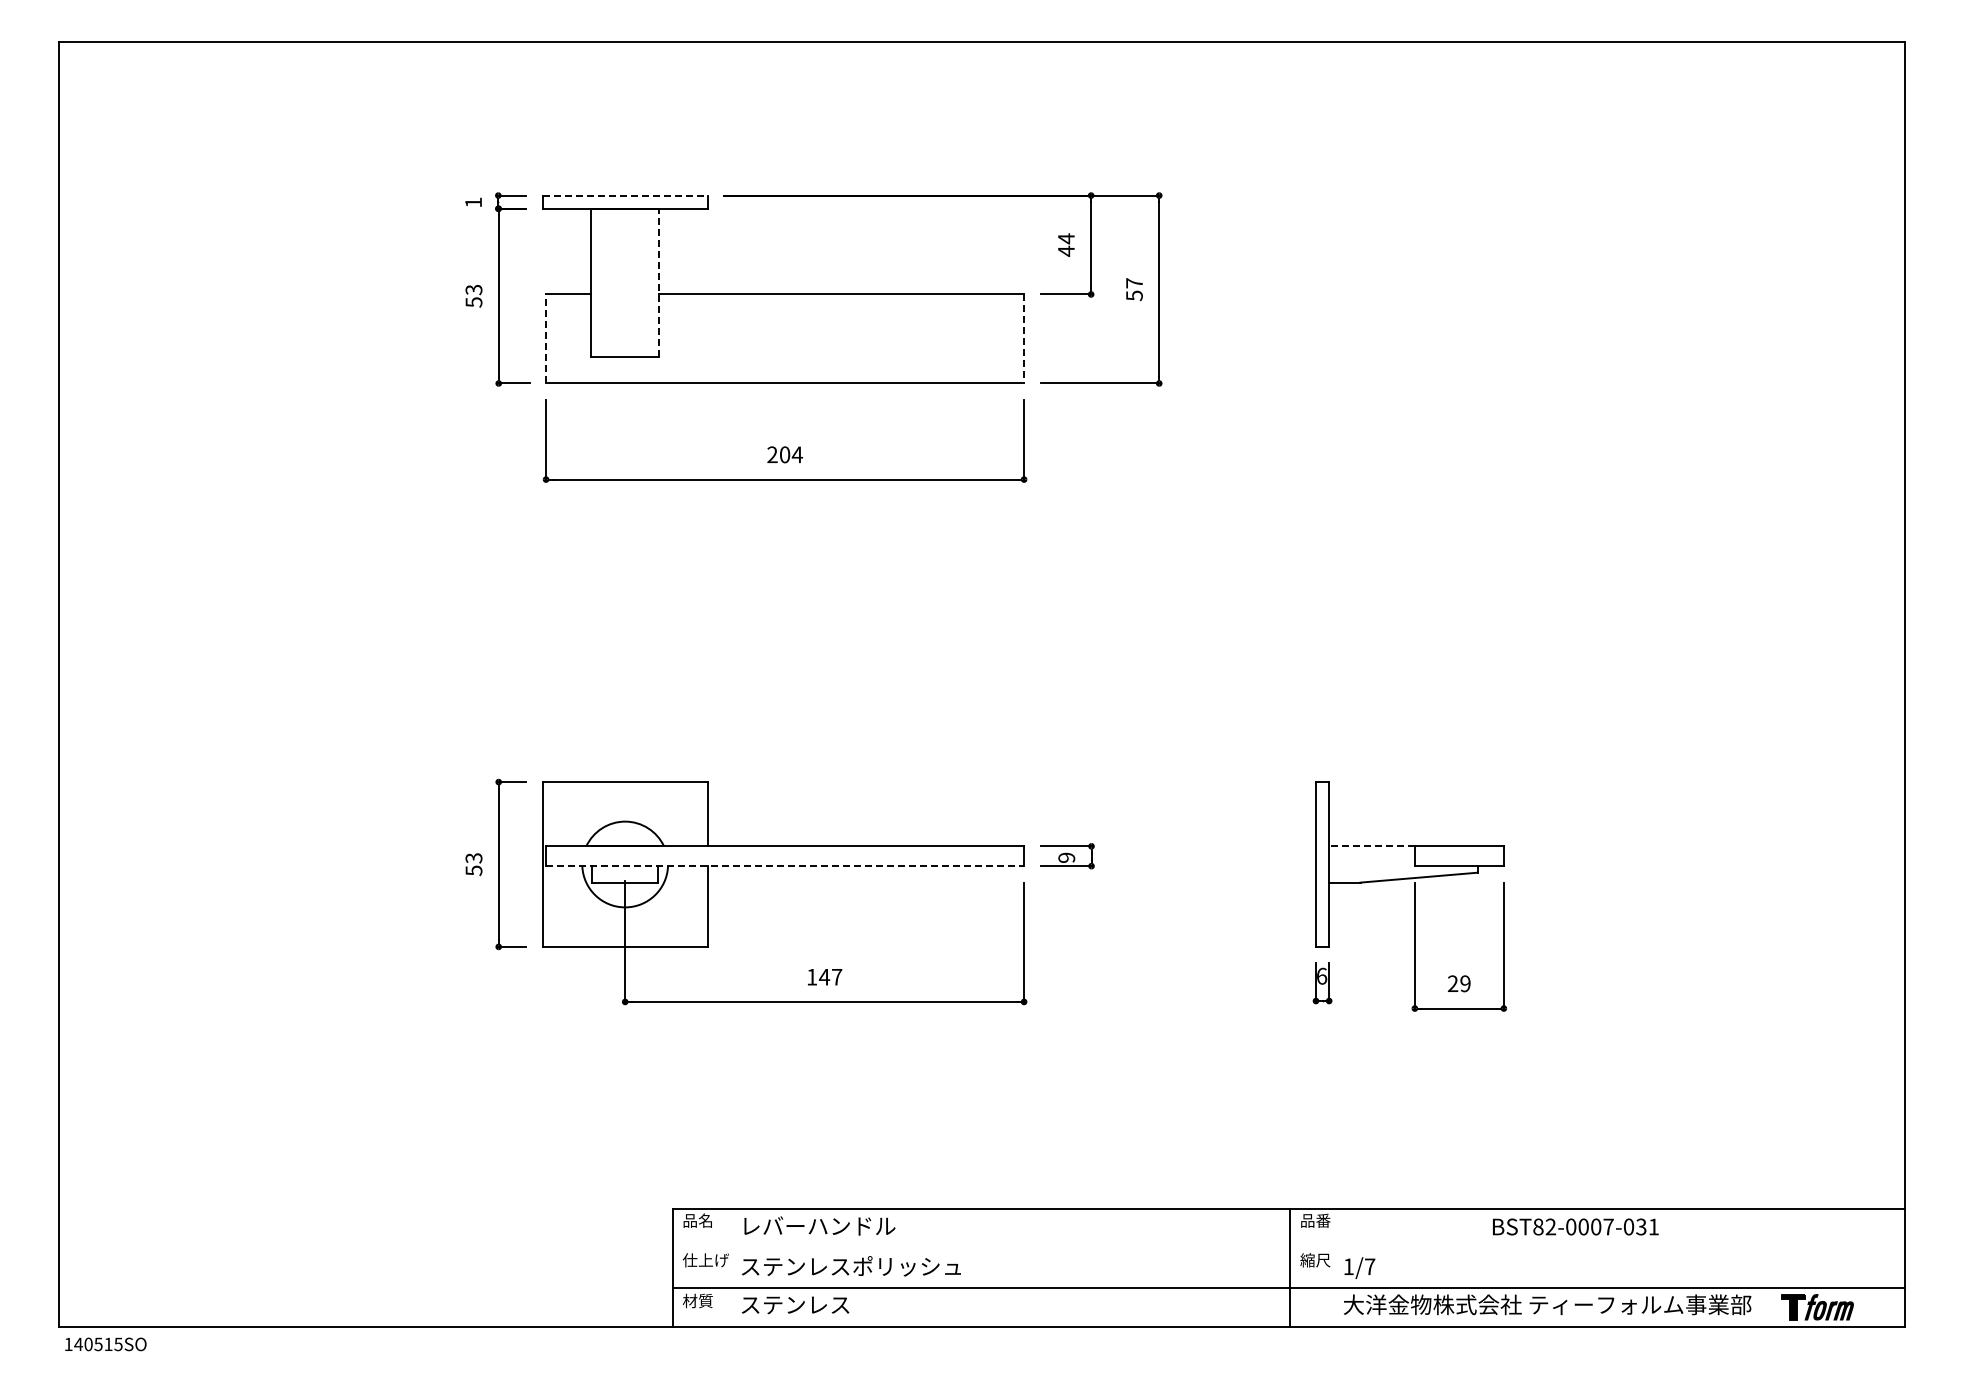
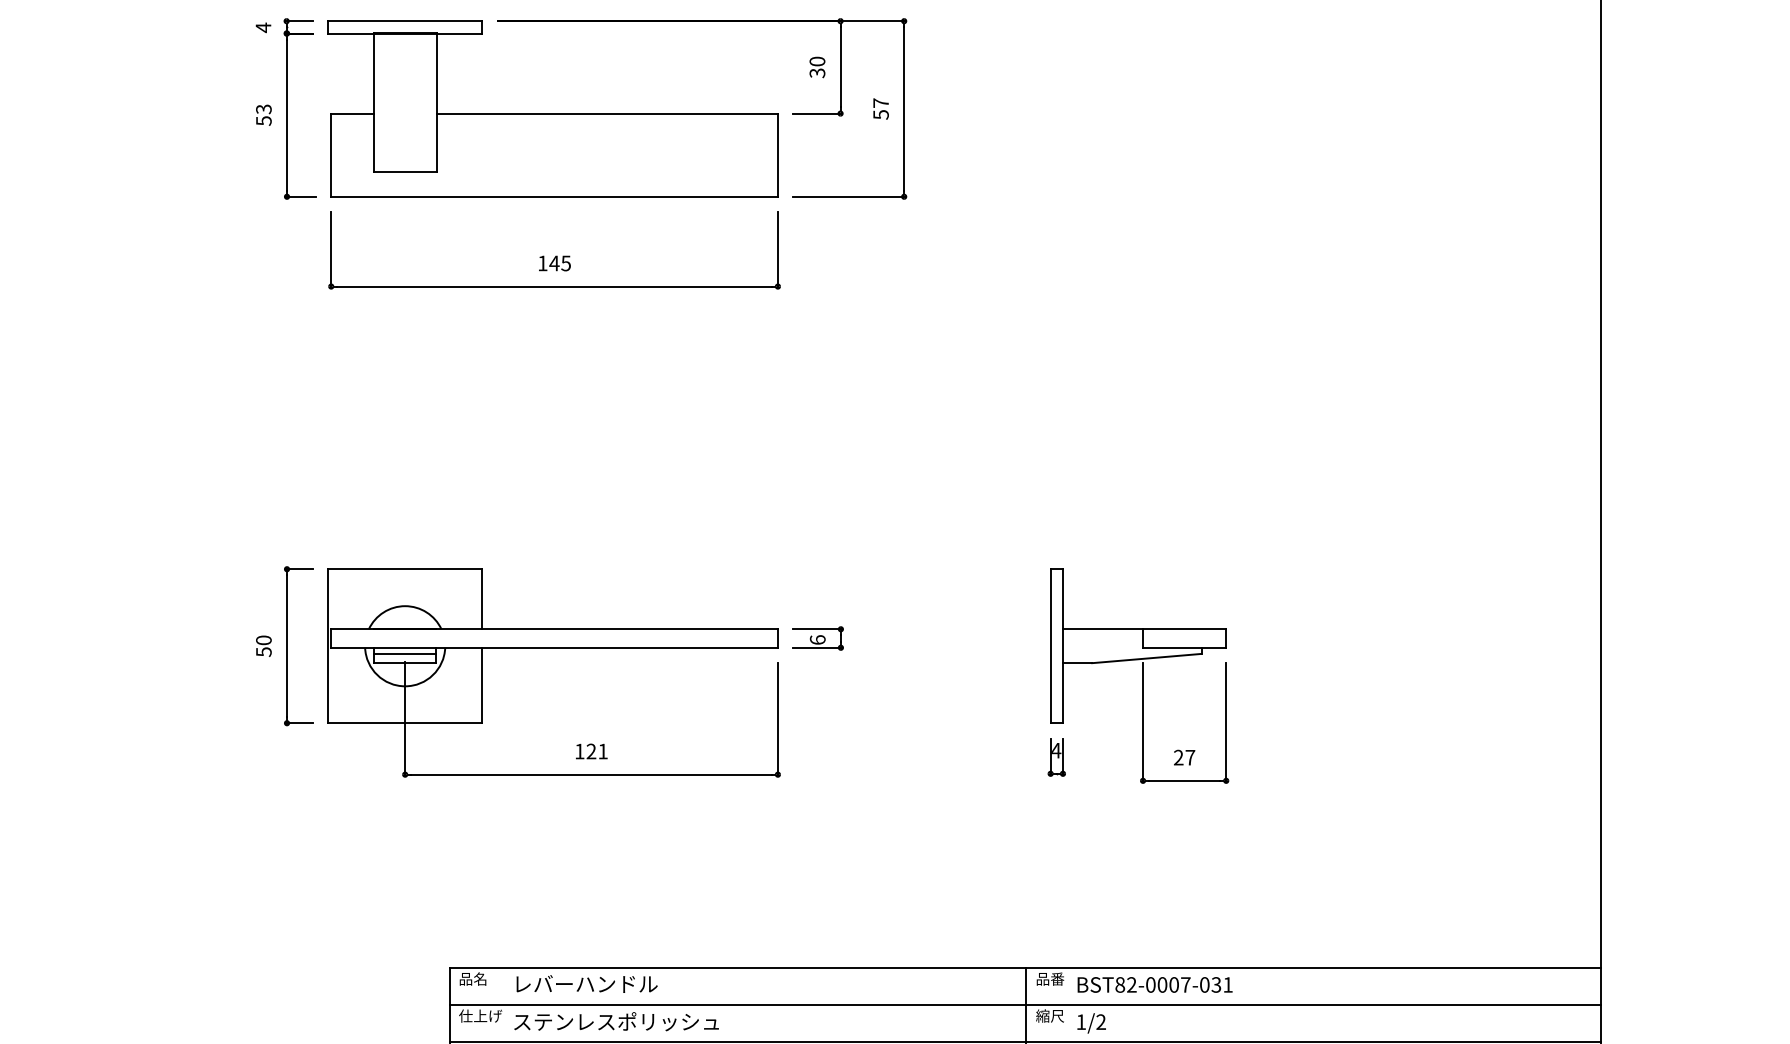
line: (625, 195) -> (405, 21), dashed -> solid
text: (473, 202) -> (263, 27), 1 -> 4
text: (1066, 244) -> (817, 66), 44 -> 30
line: (658, 282) -> (436, 102), dashed -> solid
line: (546, 338) -> (331, 154), dashed -> solid
line: (1024, 338) -> (778, 154), dashed -> solid
text: (785, 454) -> (554, 263), 204 -> 145
line: (1372, 846) -> (1103, 629), dashed -> solid
text: (1066, 857) -> (817, 639), 9 -> 6
text: (473, 858) -> (263, 640), 53 -> 50
line: (785, 866) -> (554, 648), dashed -> solid
line: (625, 872) -> (405, 653), added
text: (1322, 975) -> (1056, 749), 6 -> 4
text: (830, 976) -> (597, 750), 147 -> 121
text: (1465, 983) -> (1190, 757), 29 -> 27
text: (1575, 1226) -> (1154, 984), moved
line: (1289, 1248) -> (1025, 1005), added
text: (1370, 1266) -> (1101, 1021), 1/7 -> 1/2

